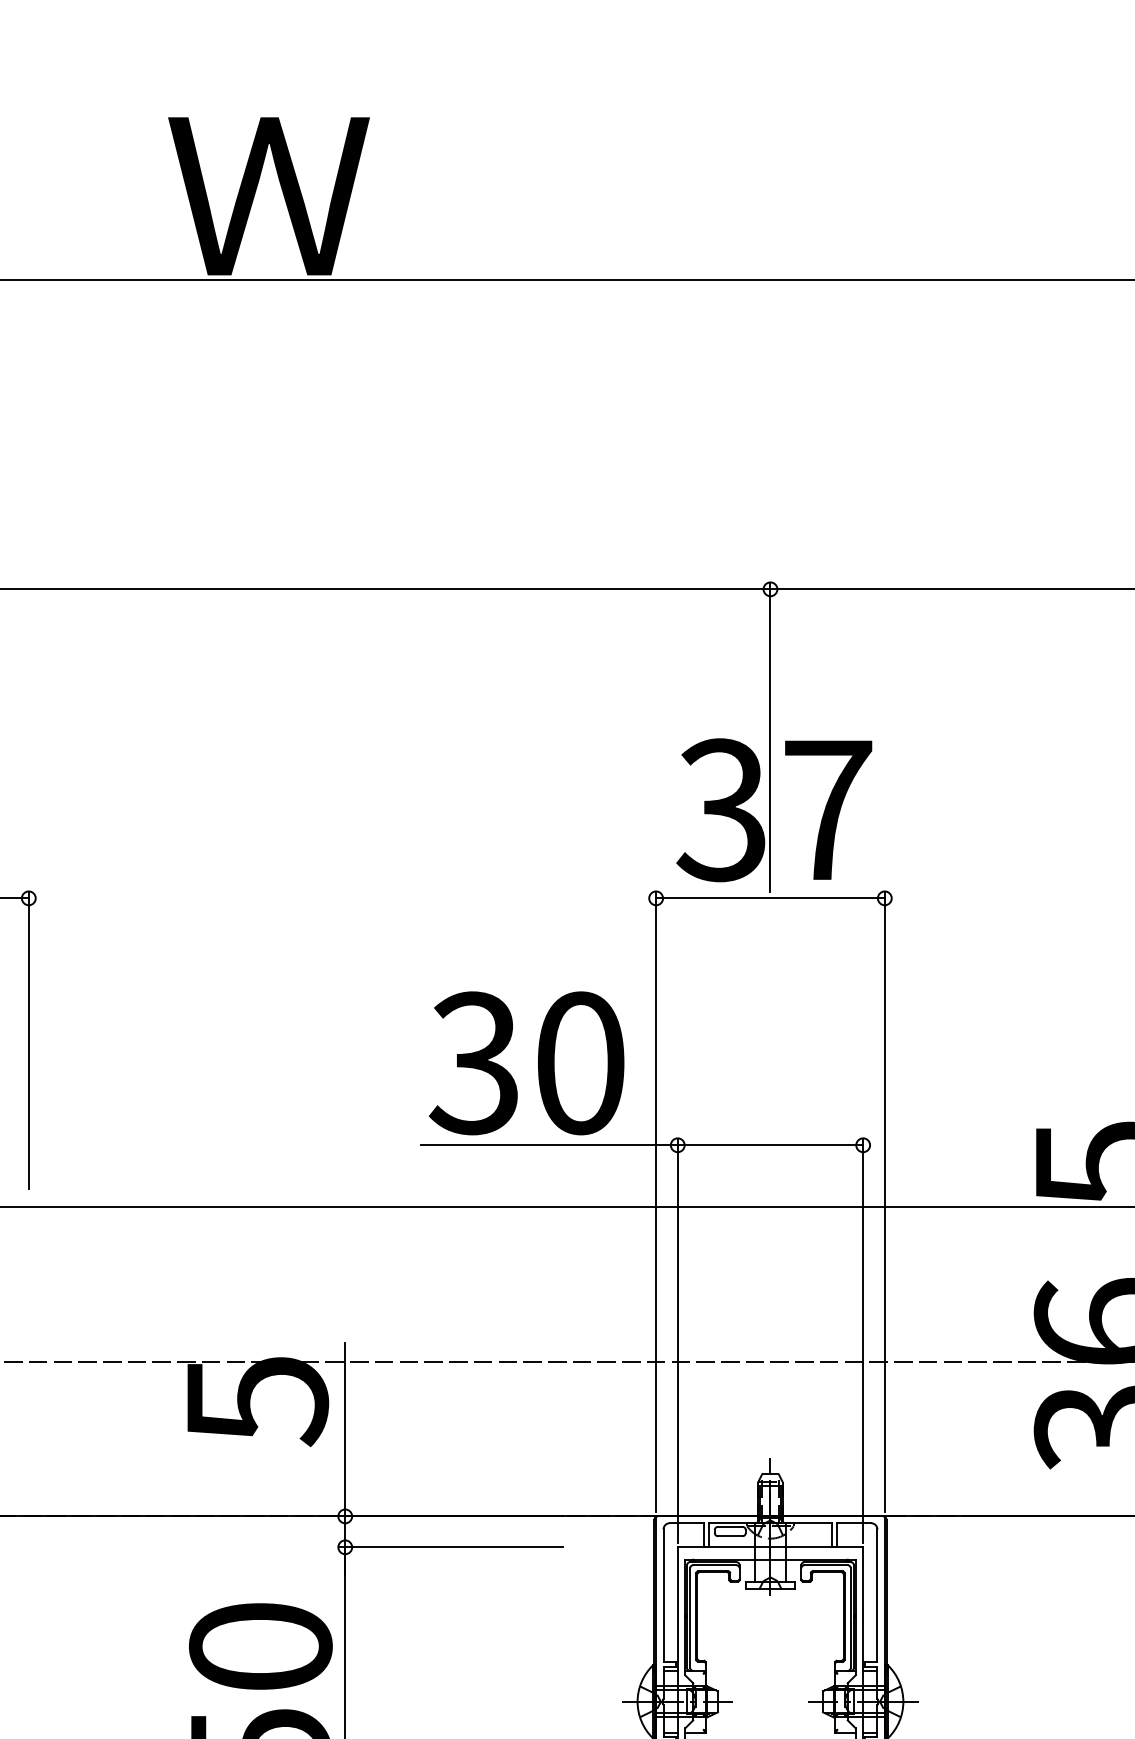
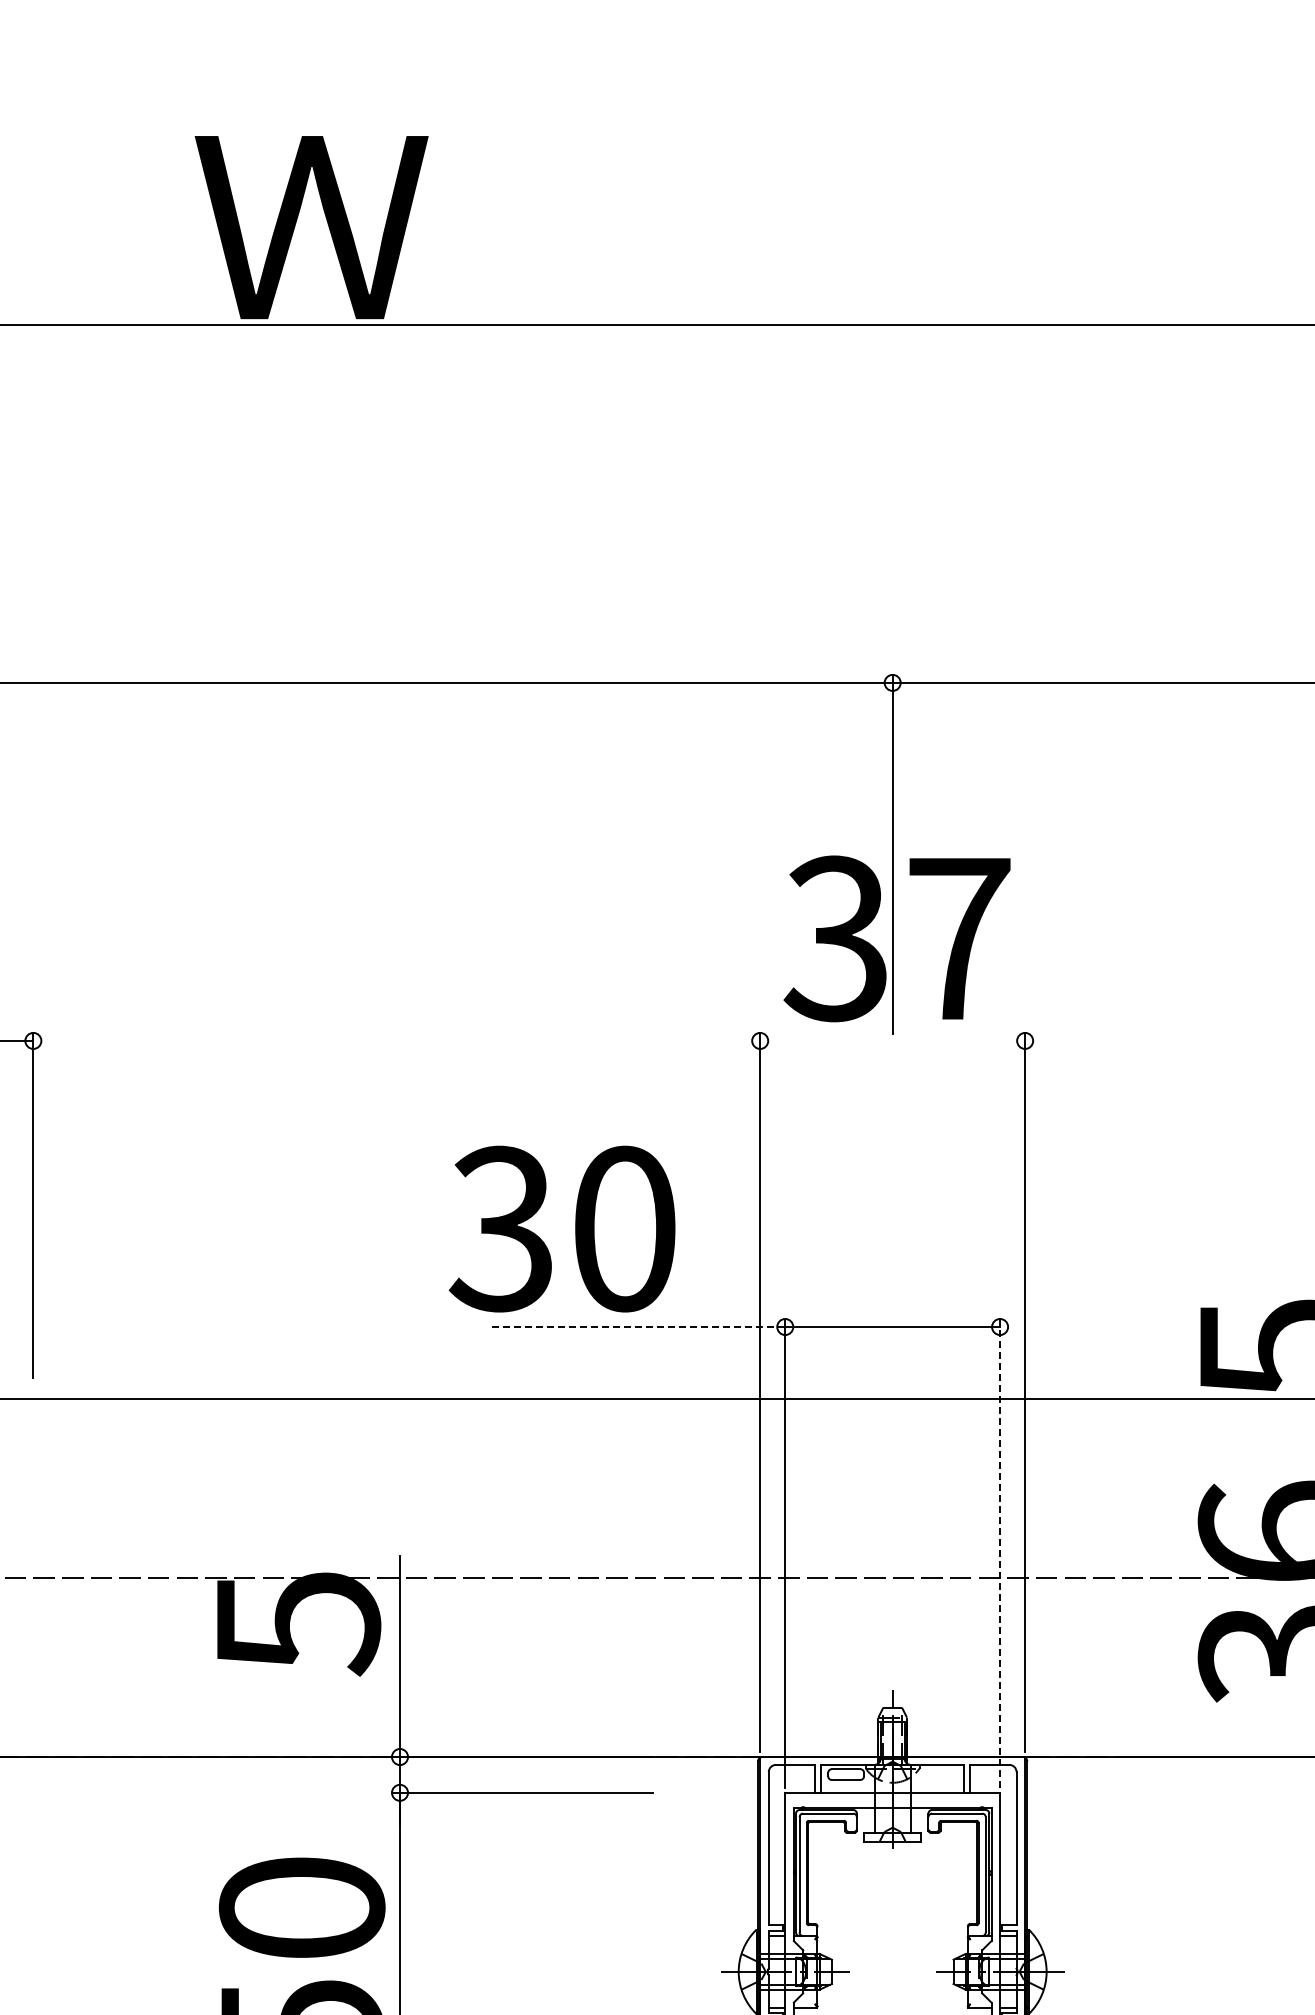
line: (770, 897) -> (892, 1040), removed
text: (526, 1062) -> (561, 1228), moved
line: (549, 1145) -> (636, 1327), solid -> dashed
line: (863, 1340) -> (1000, 1553), solid -> dashed

